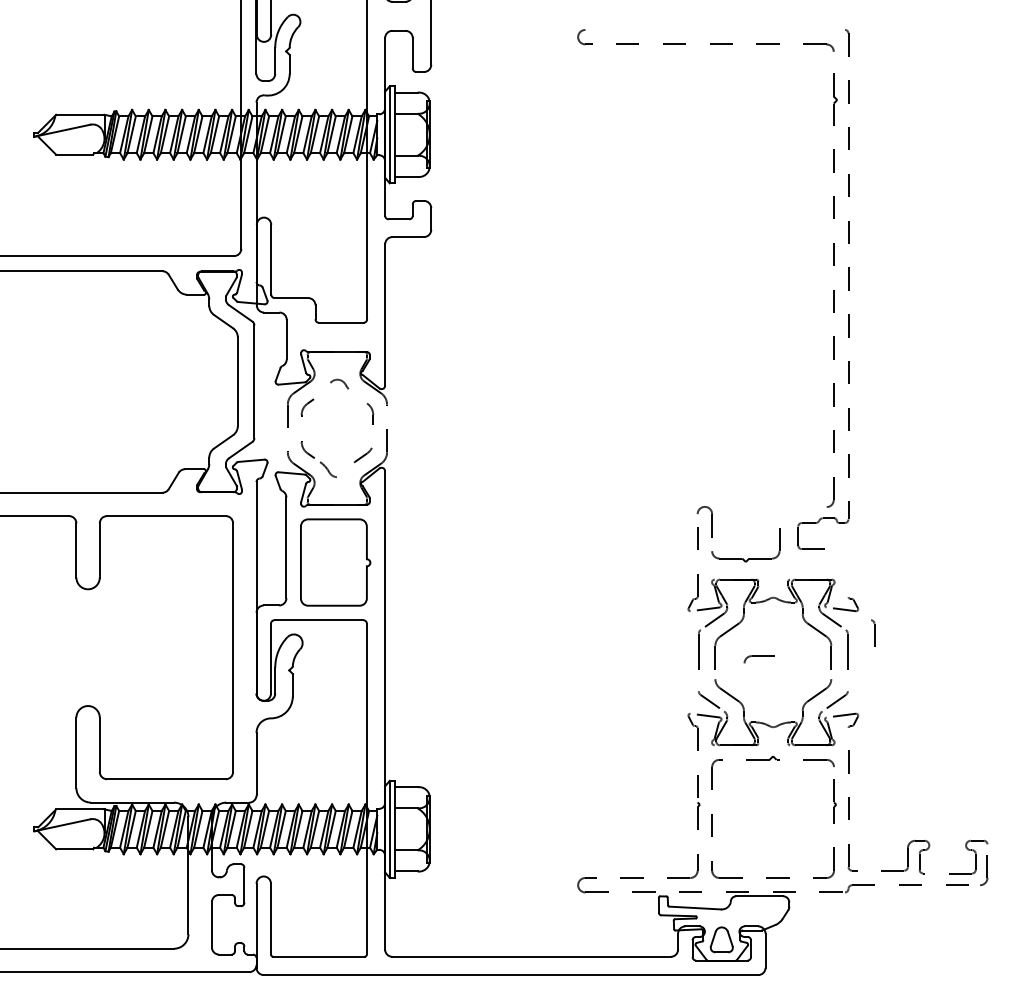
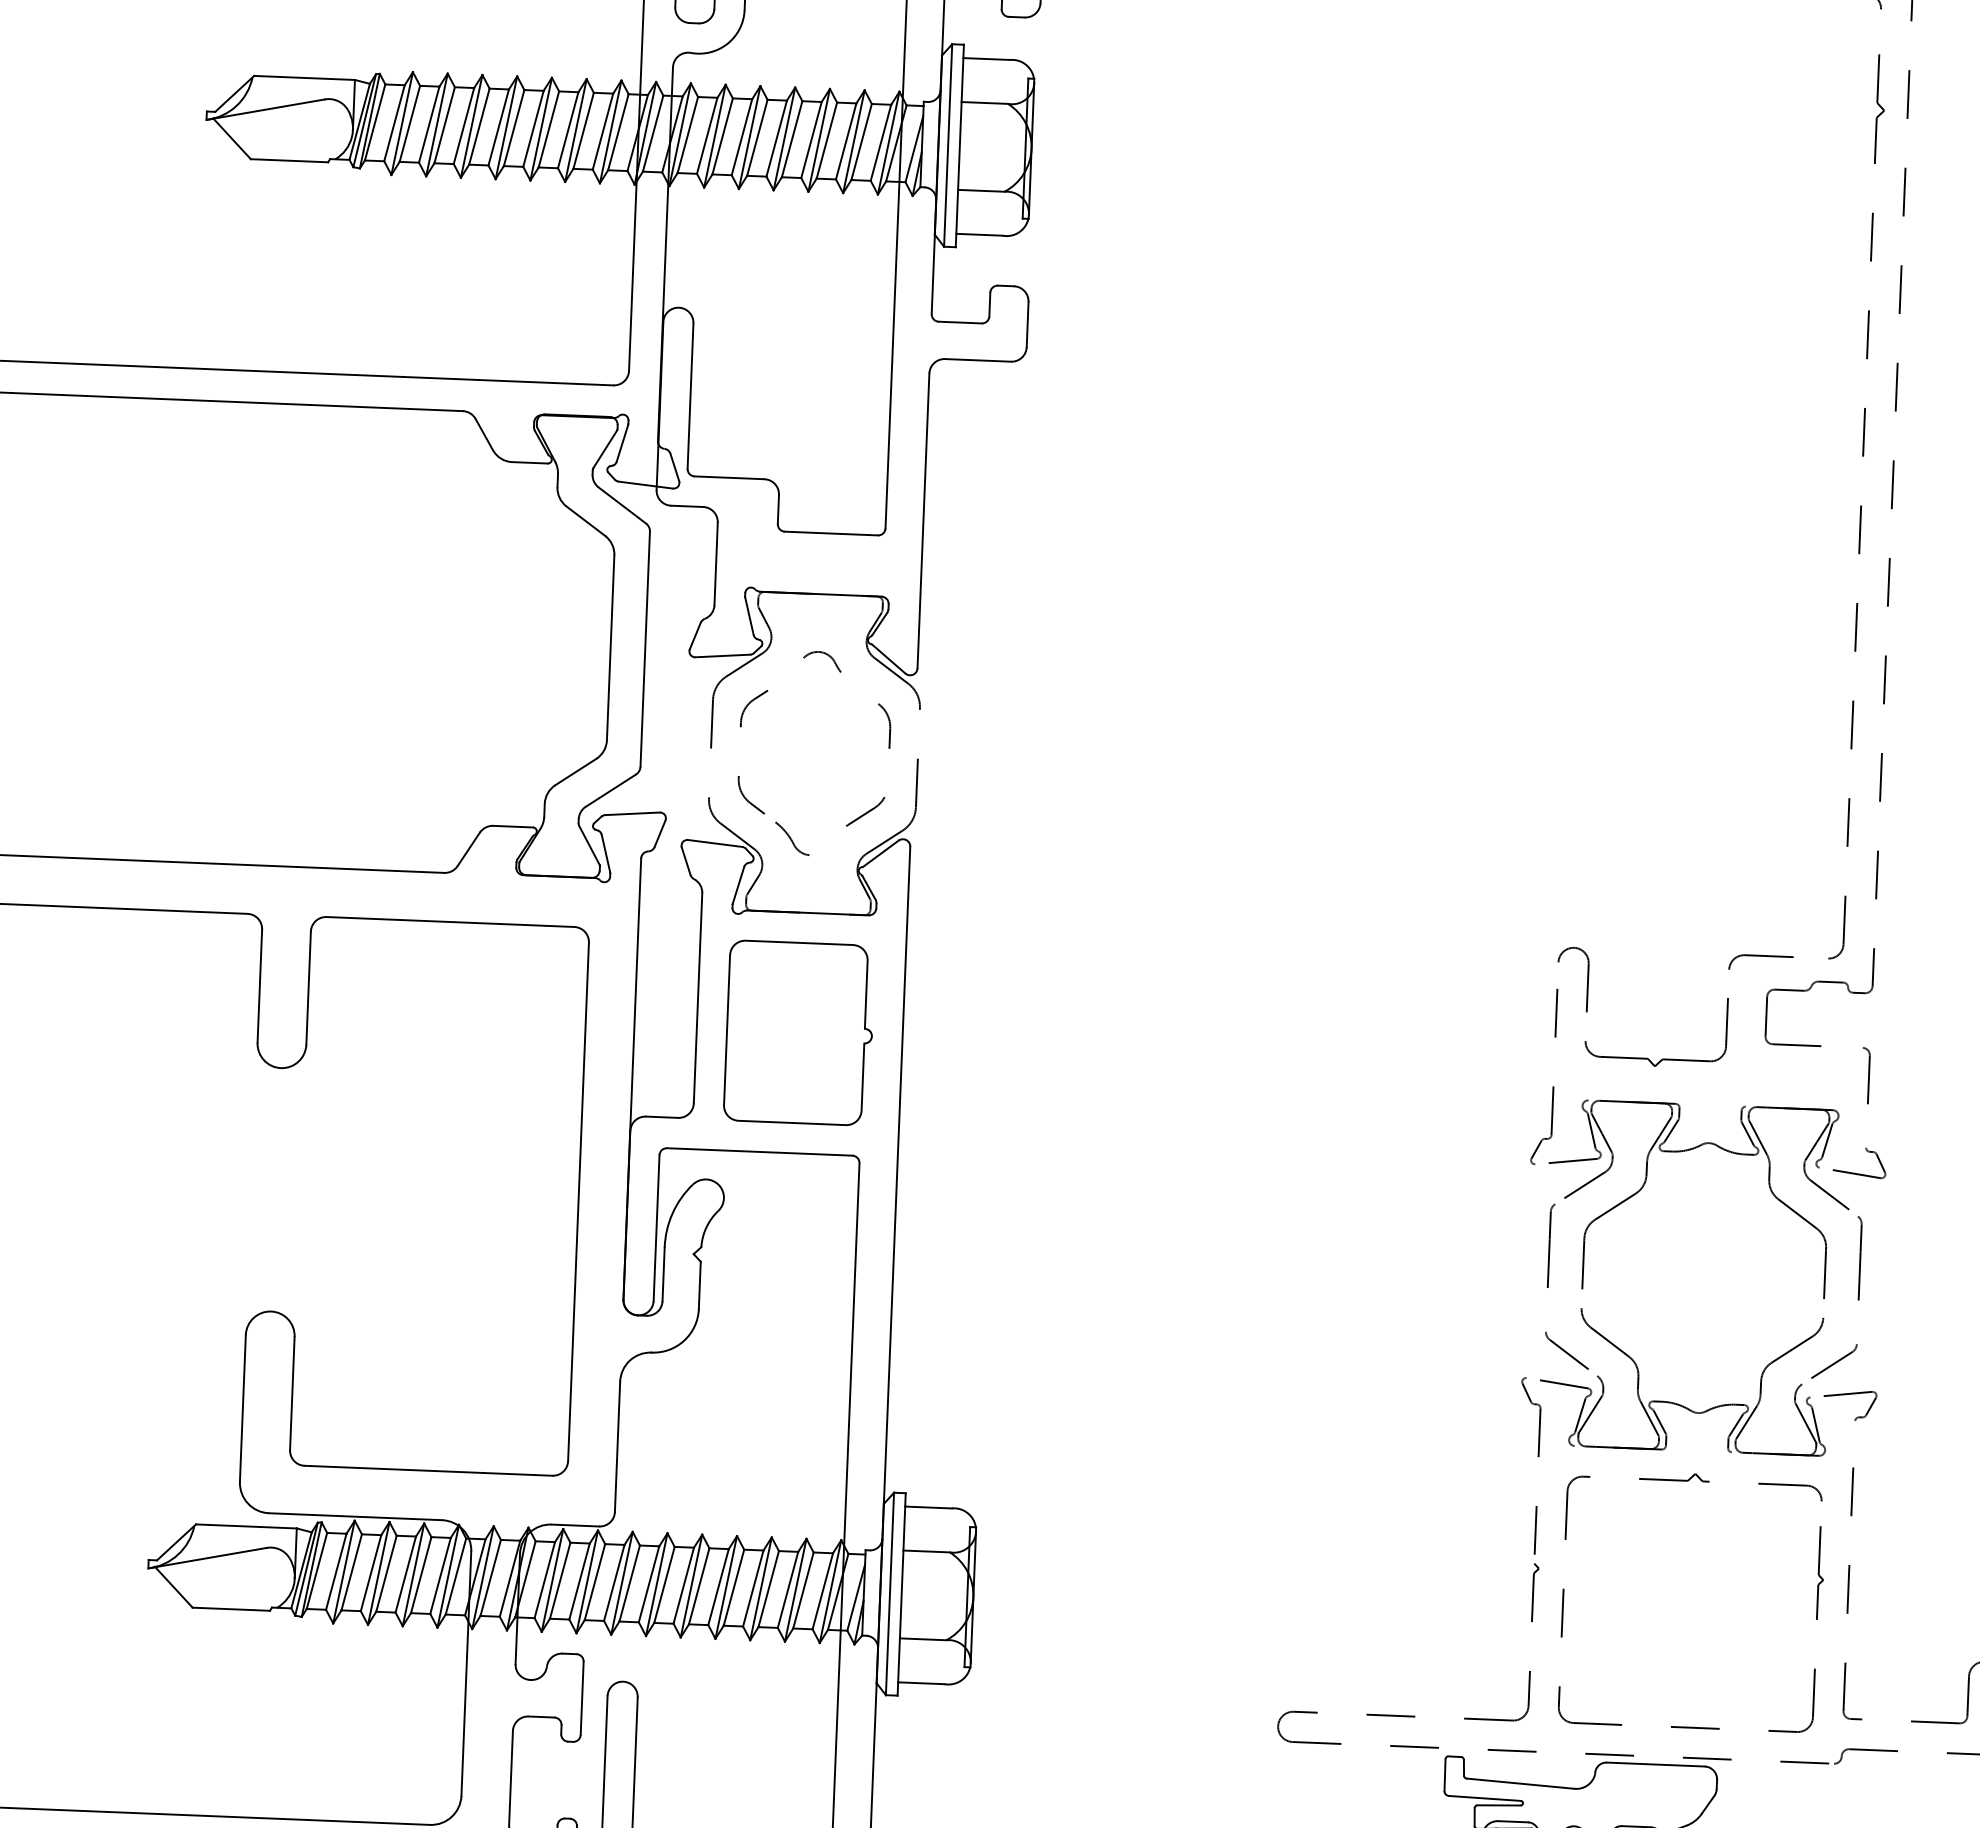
part: (873, 632) -> (1866, 1073), moved
part: (758, 659) -> (1758, 962), moved

